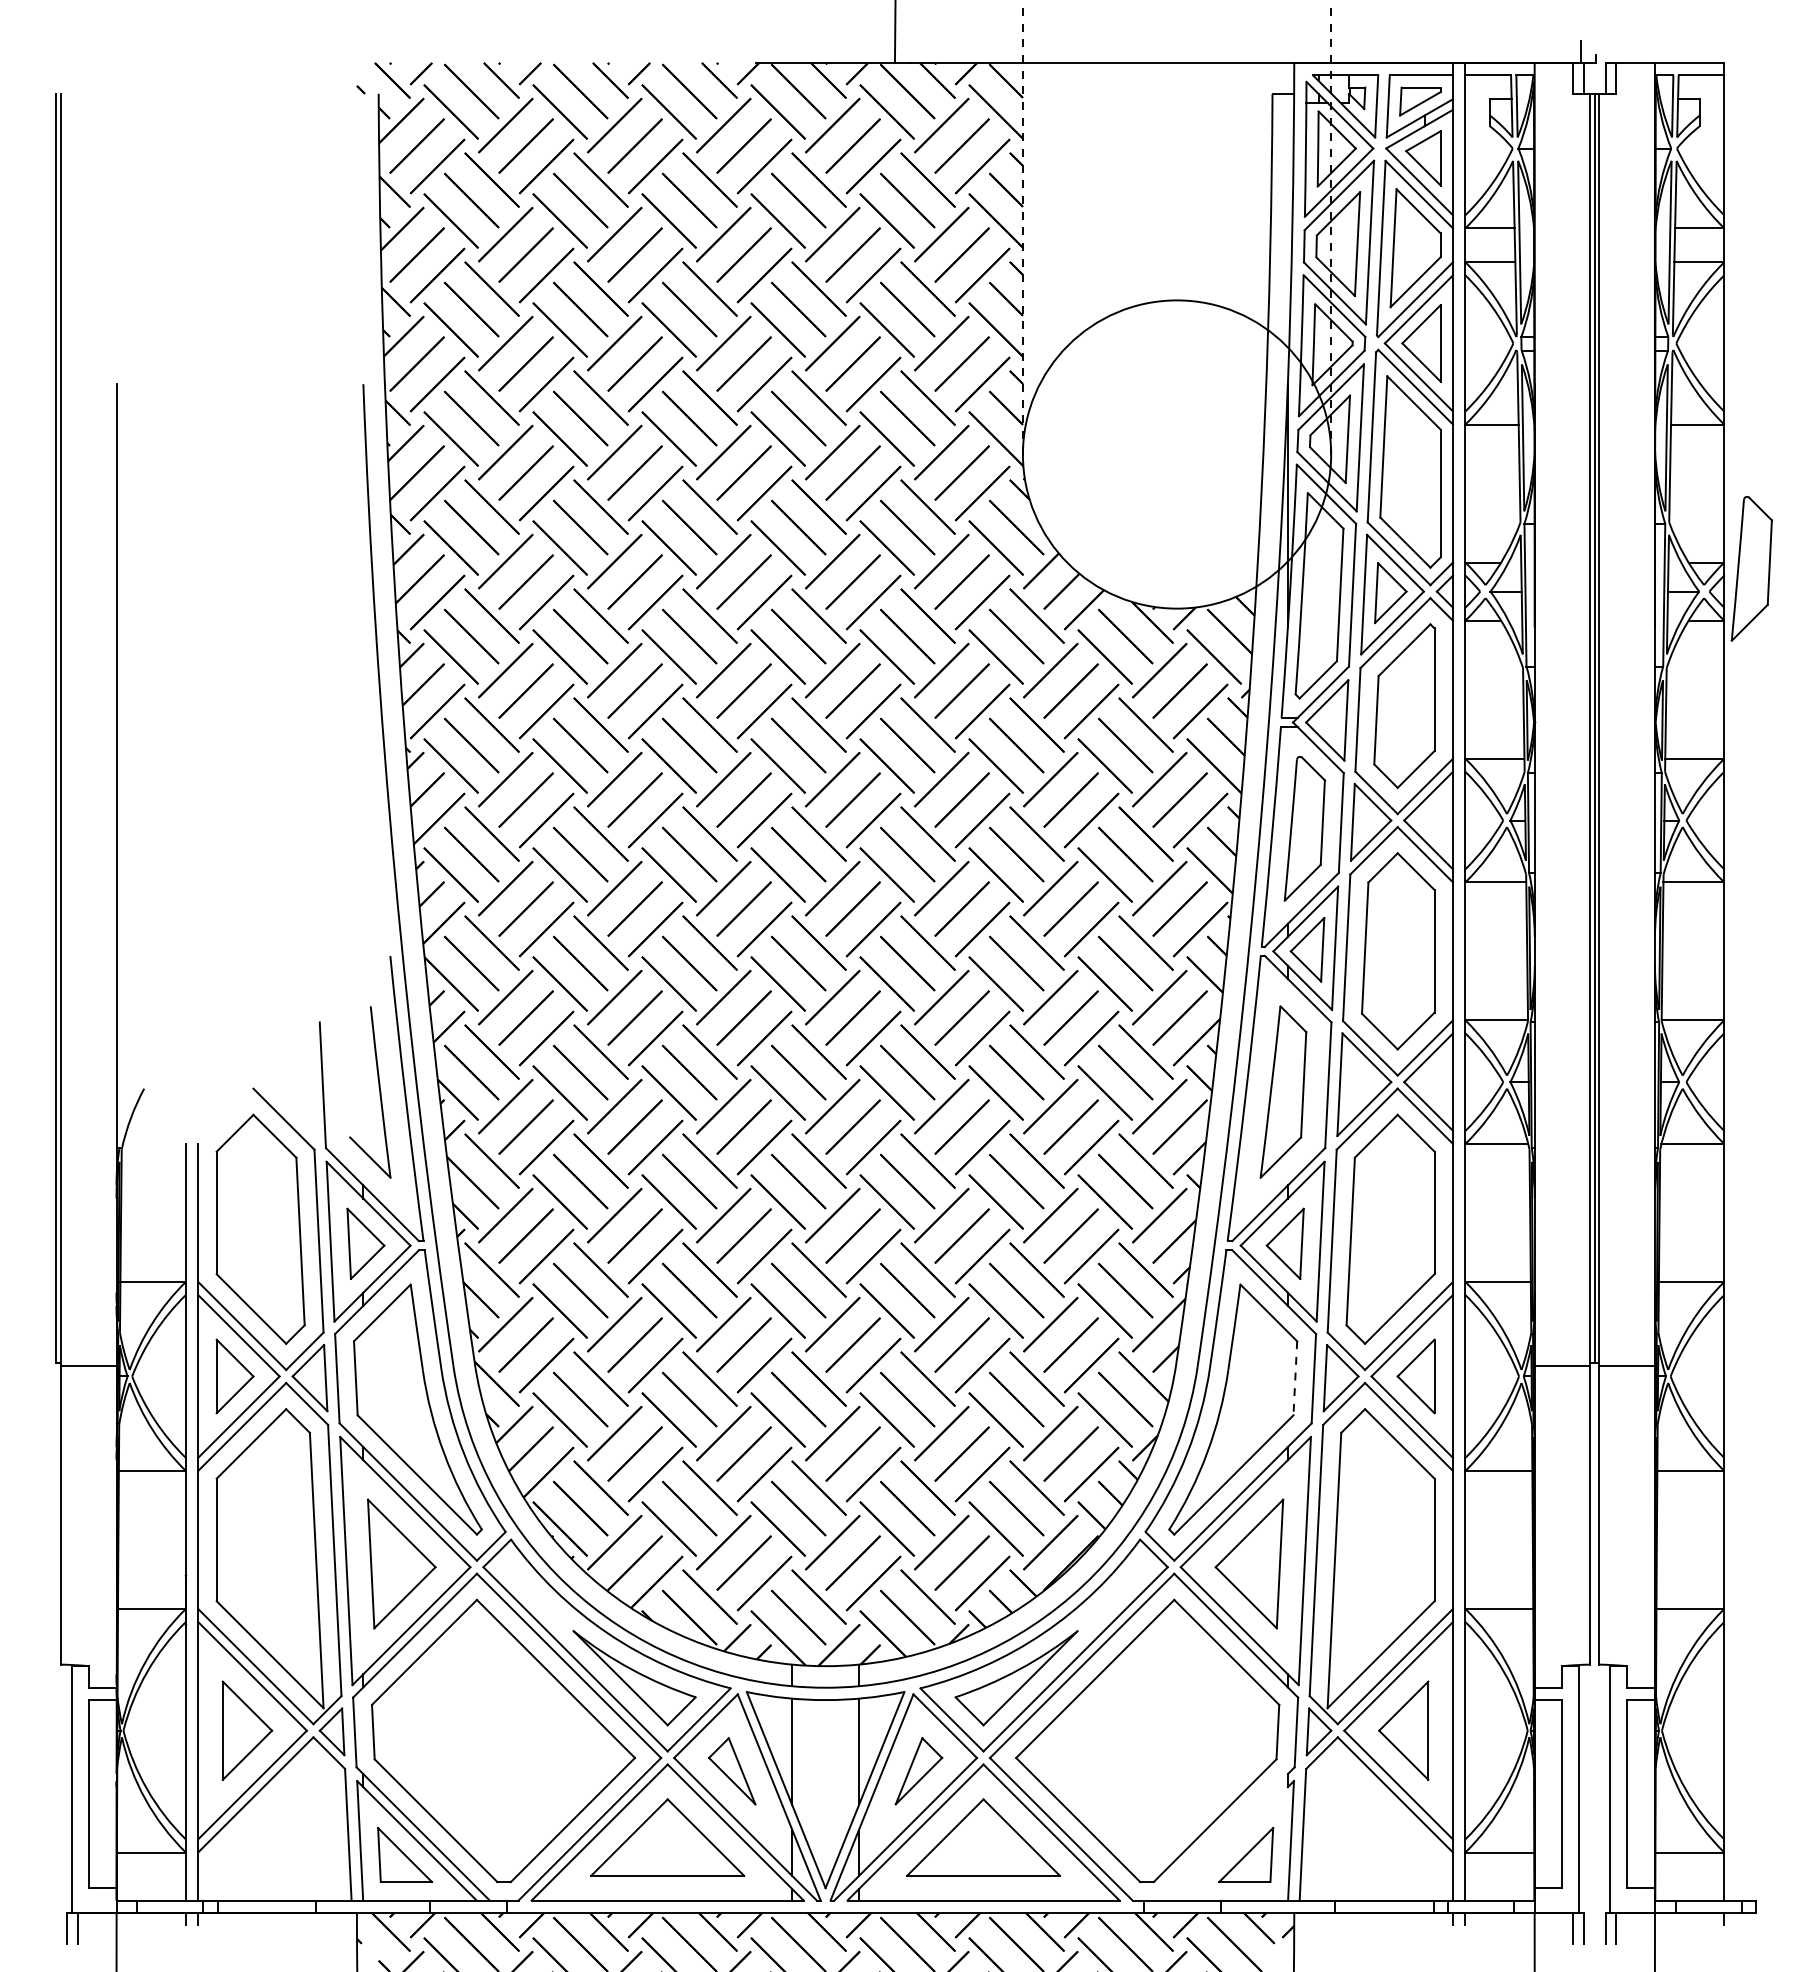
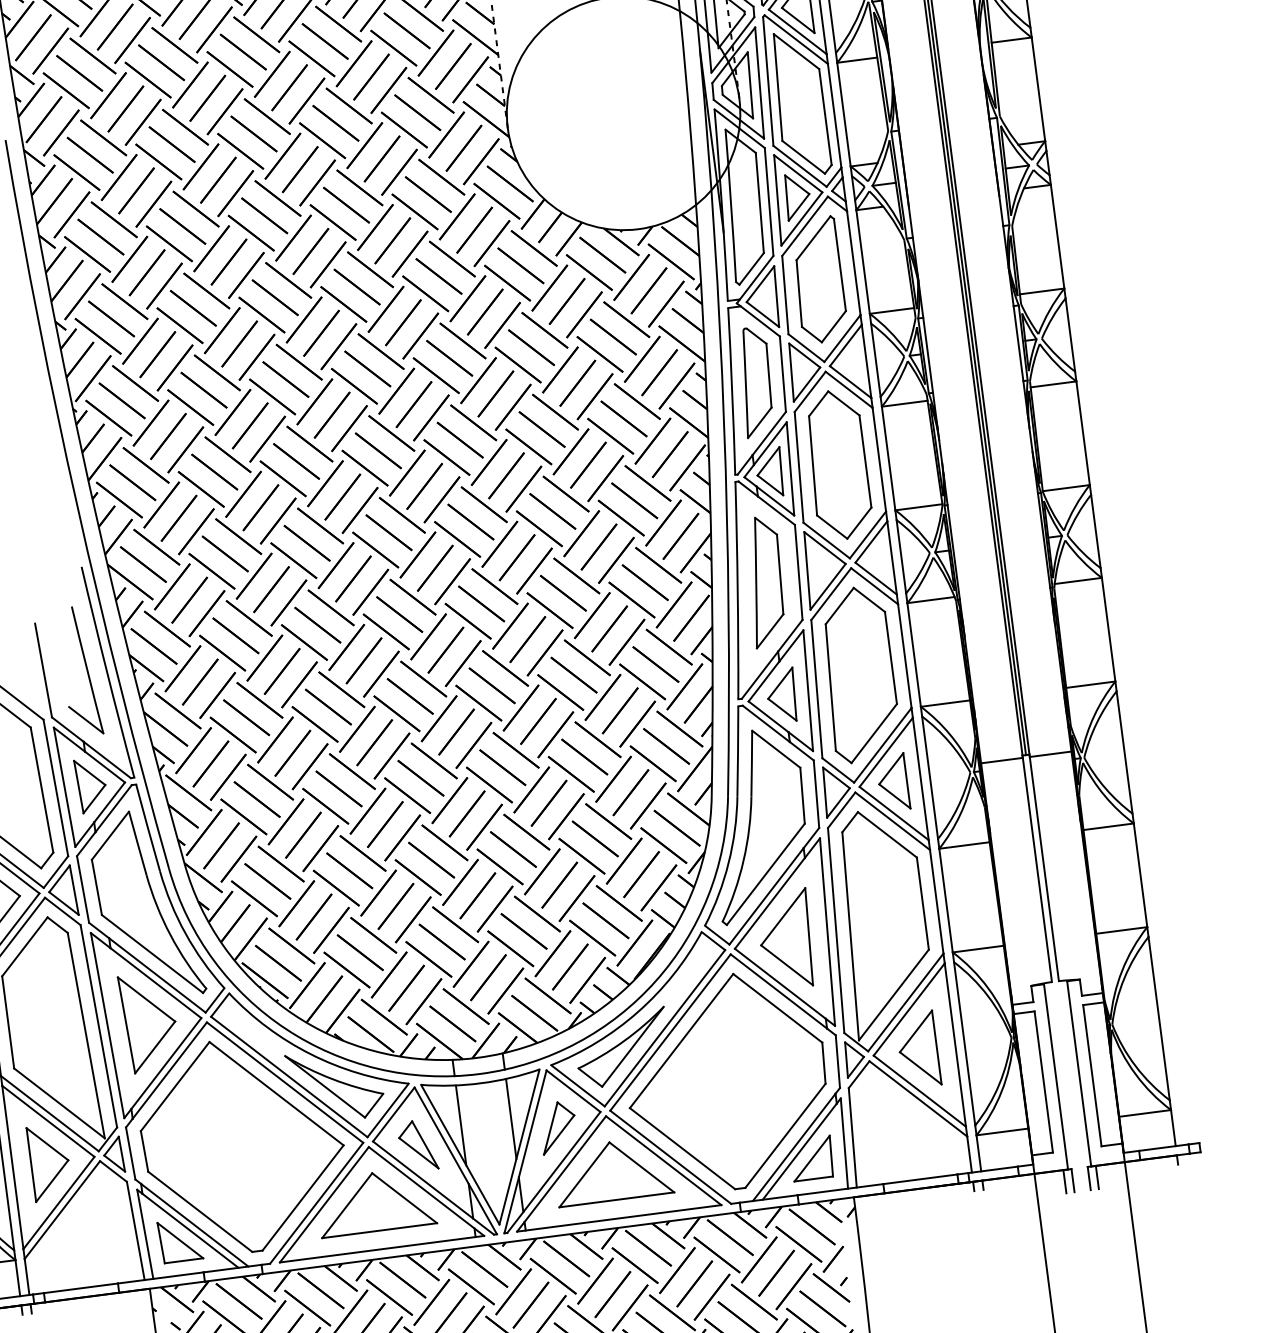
part: (1751, 568) -> (1066, 143), removed
line: (1295, 1378) -> (802, 795), dashed -> solid
line: (1224, 1837) -> (794, 1147), added
line: (1230, 1843) -> (799, 1151), added

